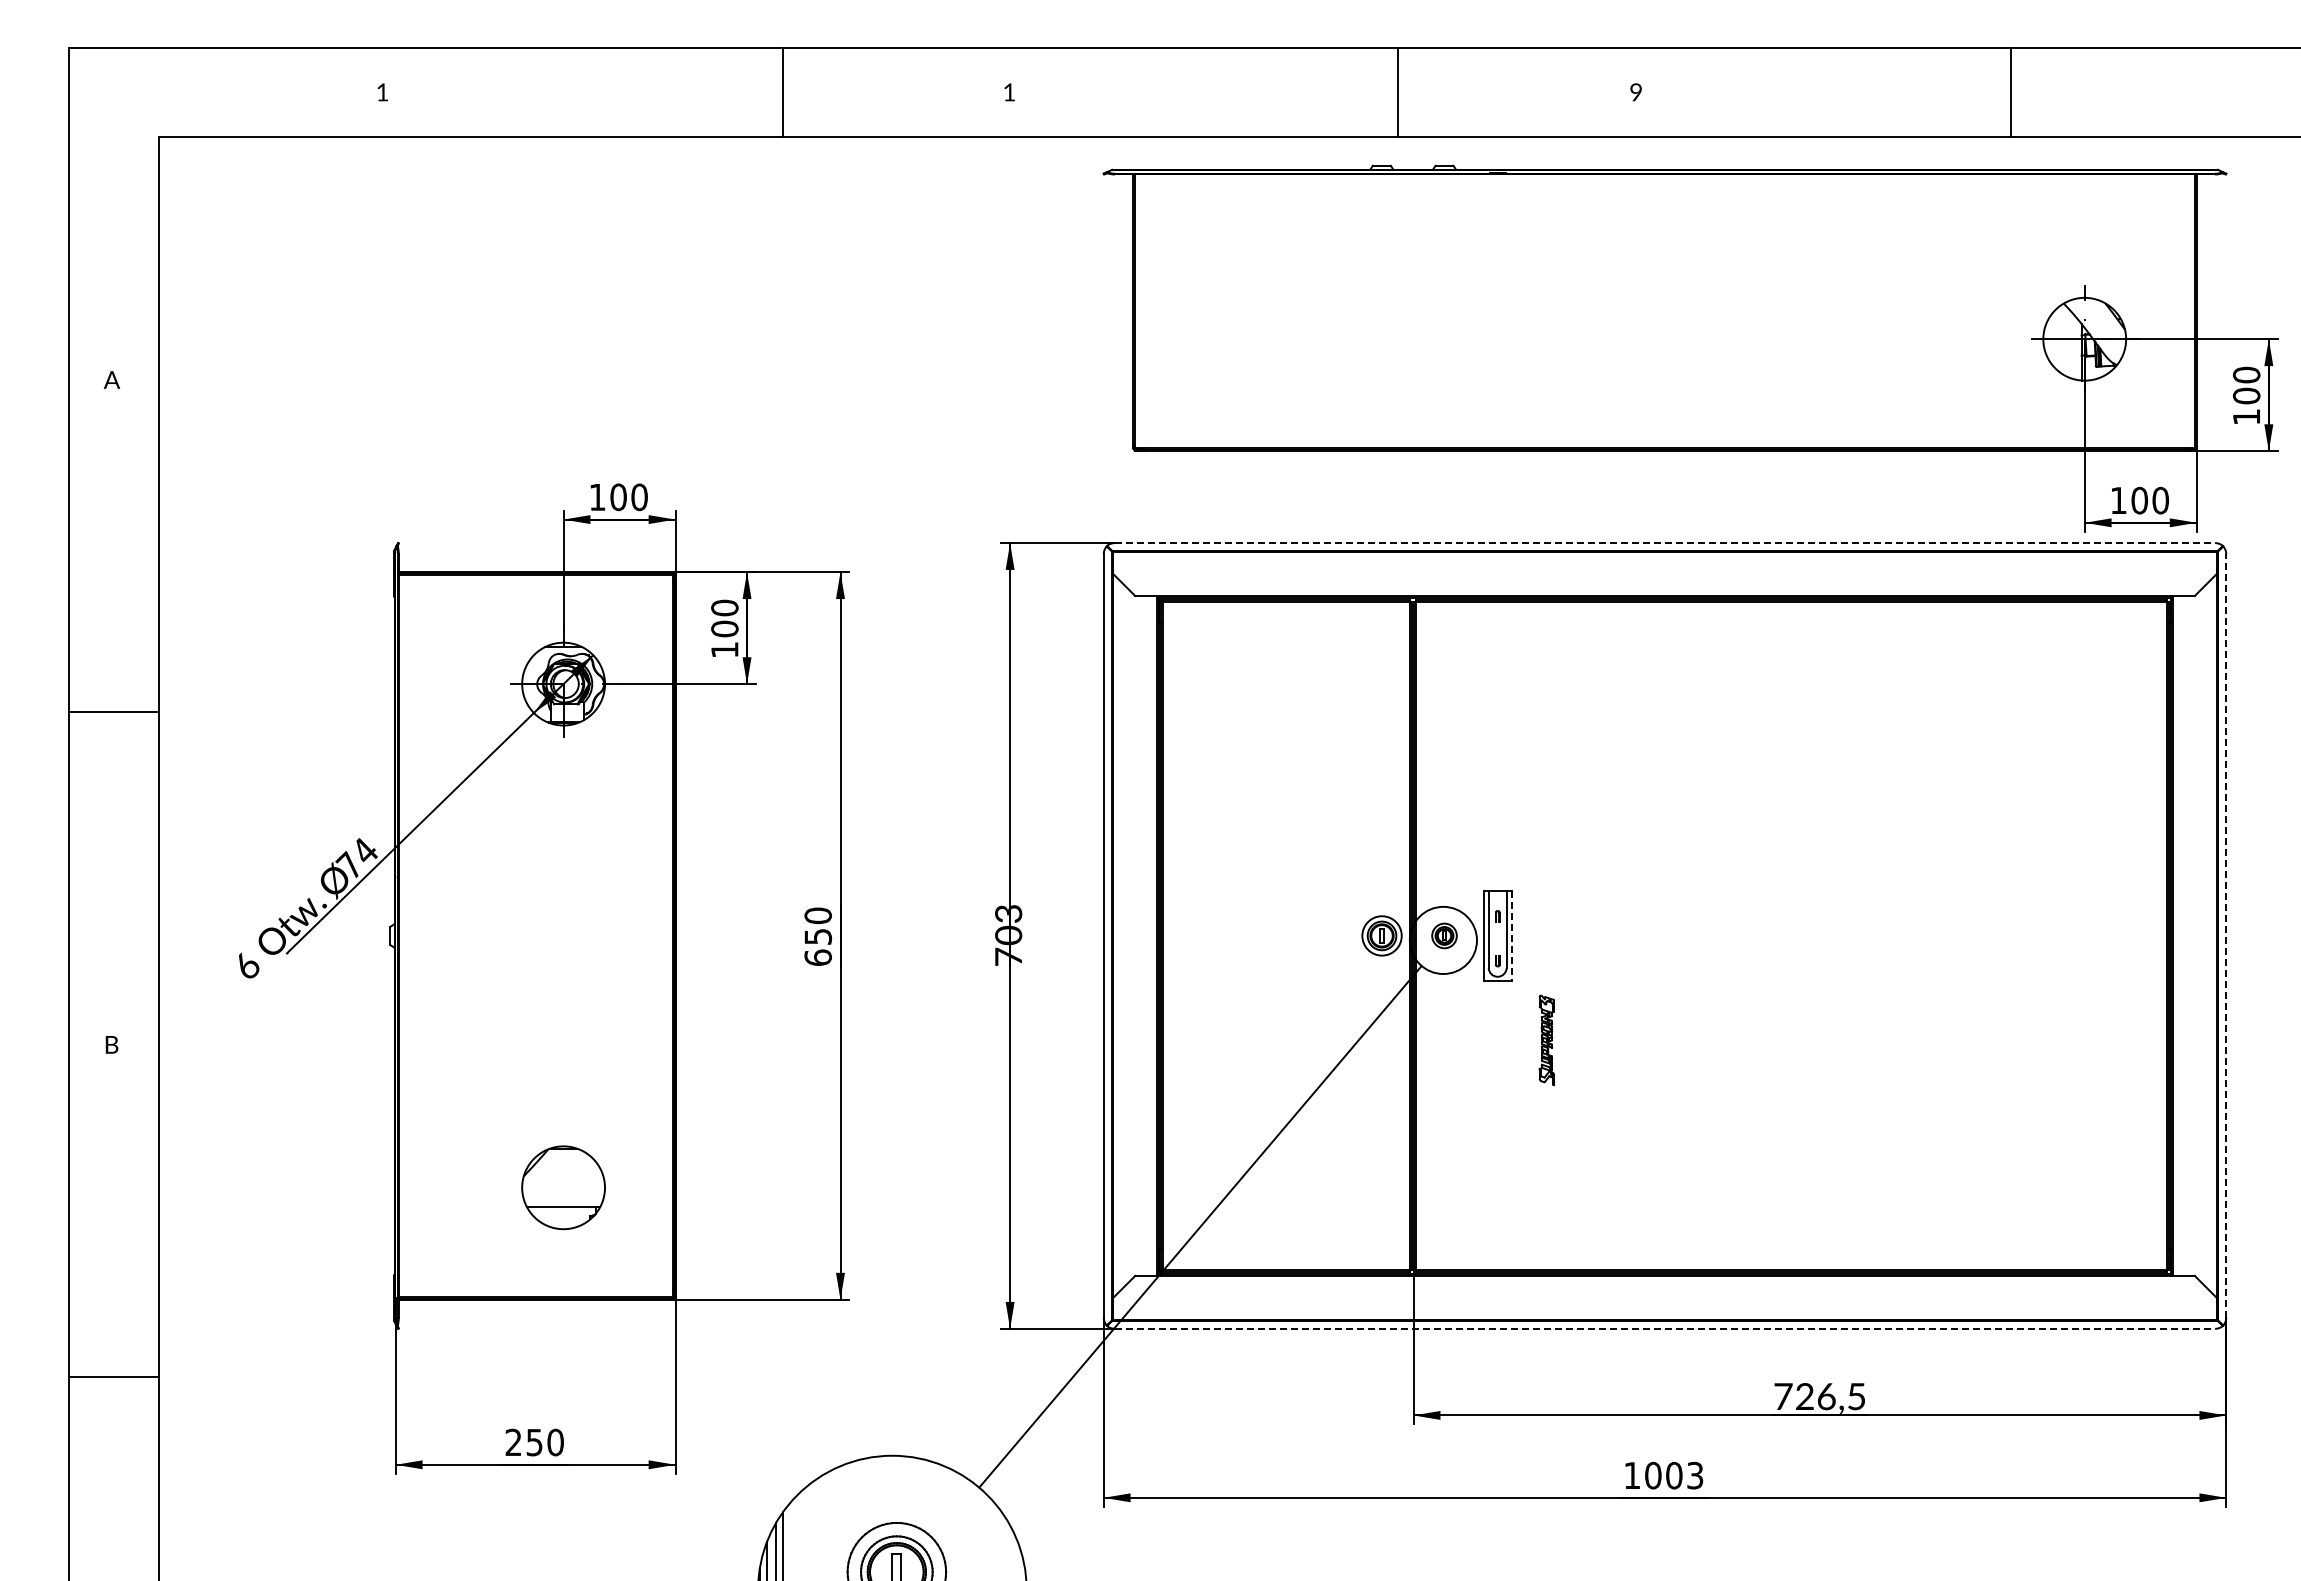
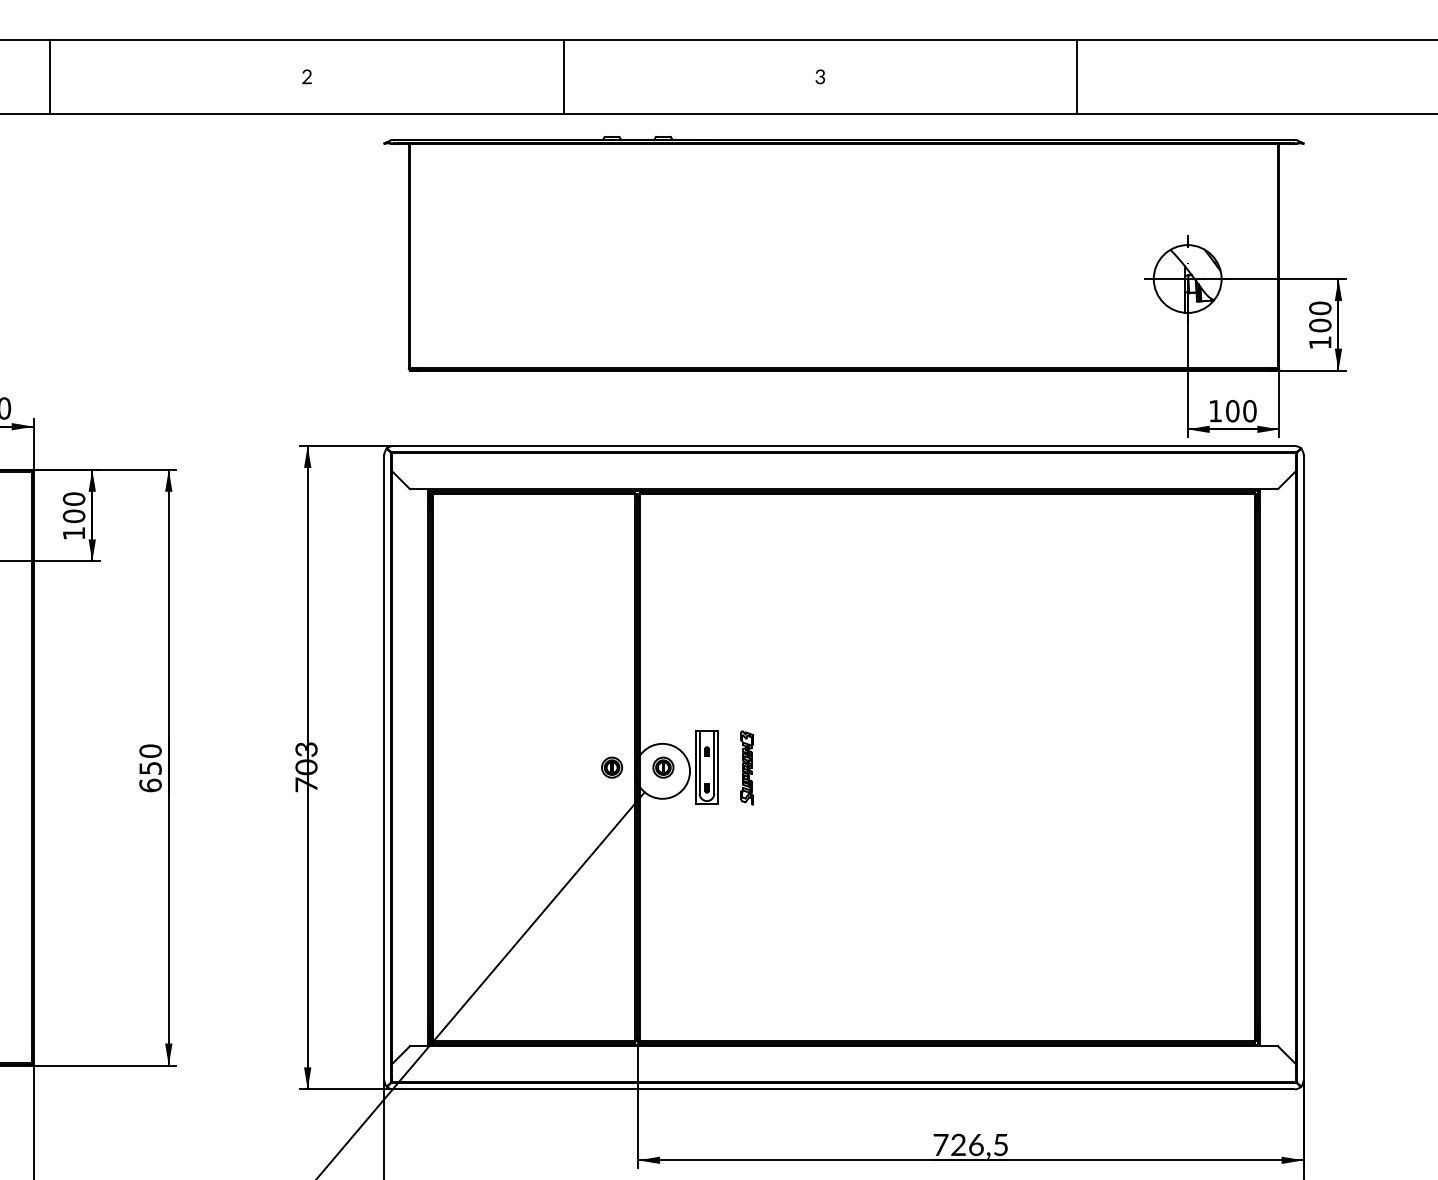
line: (782, 92) -> (50, 76), moved
text: (1009, 92) -> (307, 76), 1 -> 2
line: (1397, 92) -> (563, 76), moved
text: (1635, 92) -> (819, 76), 9 -> 3
line: (2011, 92) -> (1076, 76), moved
line: (1665, 543) -> (844, 446), dashed -> solid
part: (1381, 935) -> (611, 767), size x0.62
line: (1511, 935) -> (718, 767), dashed -> solid
line: (2226, 935) -> (1303, 767), dashed -> solid
part: (1546, 1040) -> (746, 768), moved
line: (1665, 1328) -> (844, 1089), dashed -> solid

